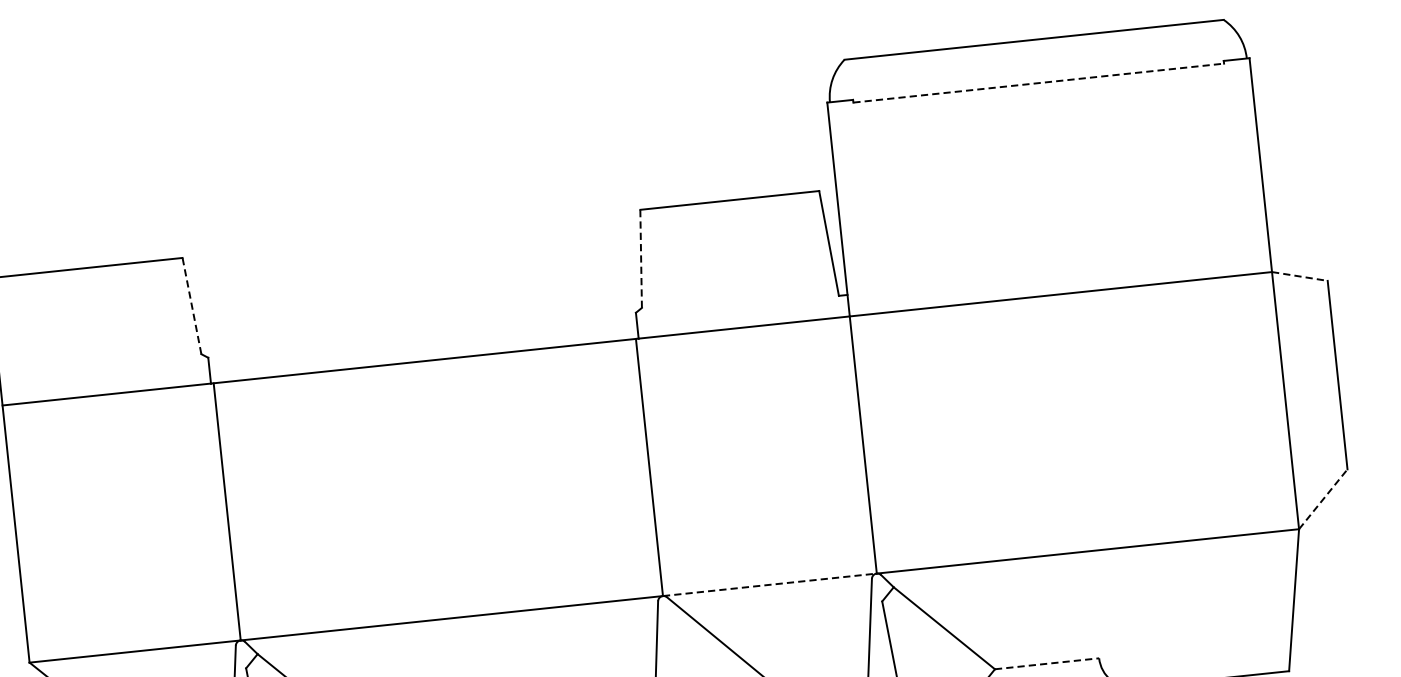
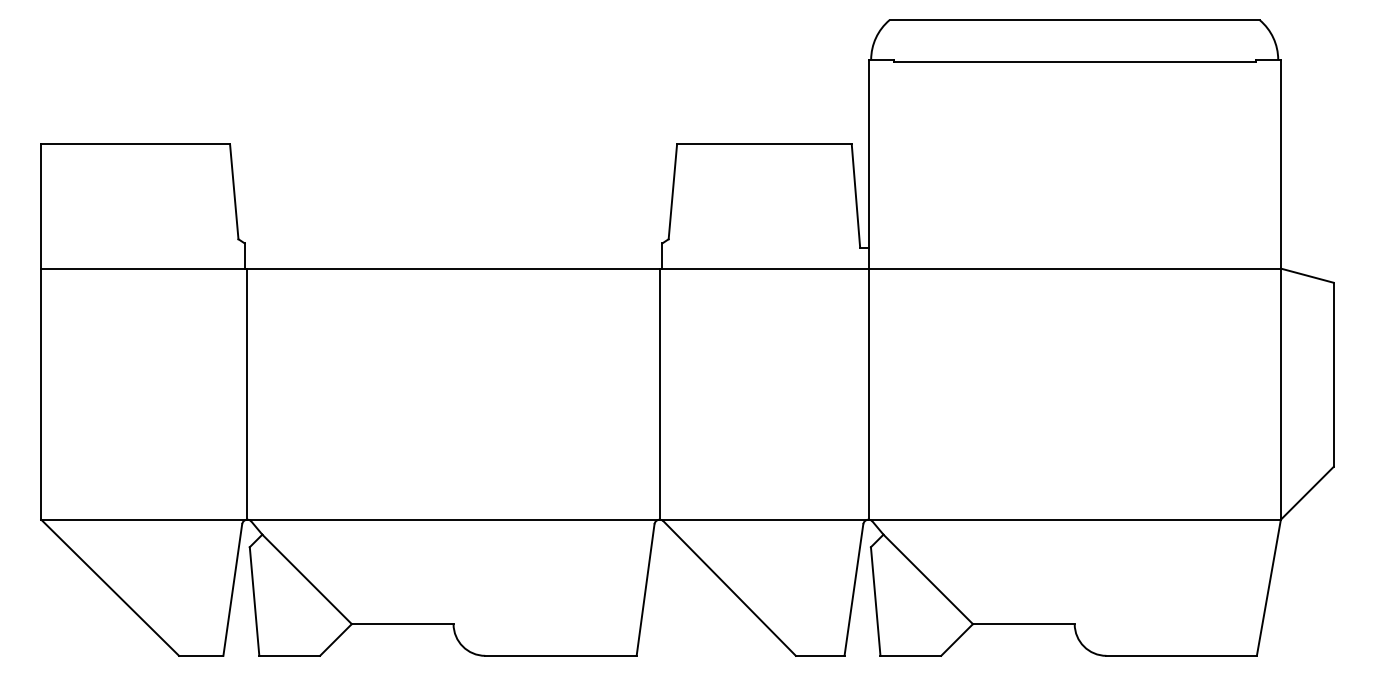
line: (1039, 83) -> (1075, 62), dashed -> solid
line: (640, 258) -> (672, 191), dashed -> solid
line: (1300, 276) -> (1307, 275), dashed -> solid
line: (192, 305) -> (234, 191), dashed -> solid
line: (1323, 498) -> (1307, 492), dashed -> solid
line: (770, 584) -> (764, 519), dashed -> solid
line: (1046, 664) -> (1023, 624), dashed -> solid

